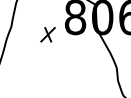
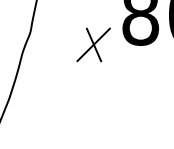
part: (47, 34) -> (92, 44), size x1.4

